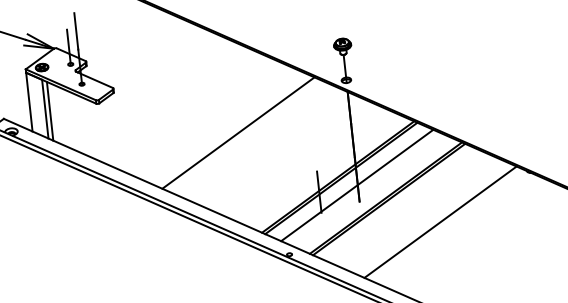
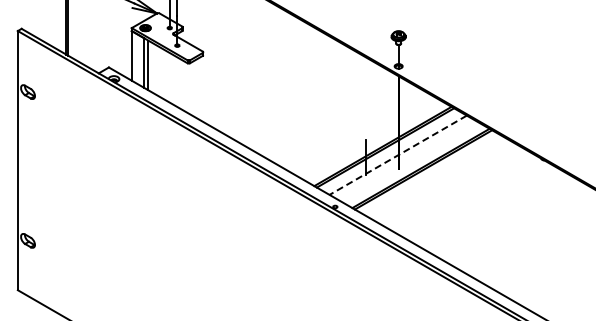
line: (238, 132) -> (303, 100), removed
line: (356, 185) -> (397, 155), solid -> dashed
line: (440, 222) -> (464, 193), removed

